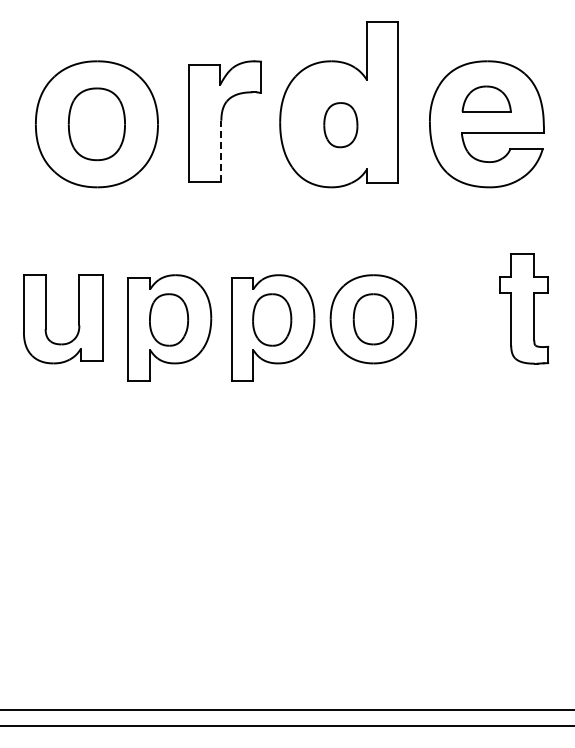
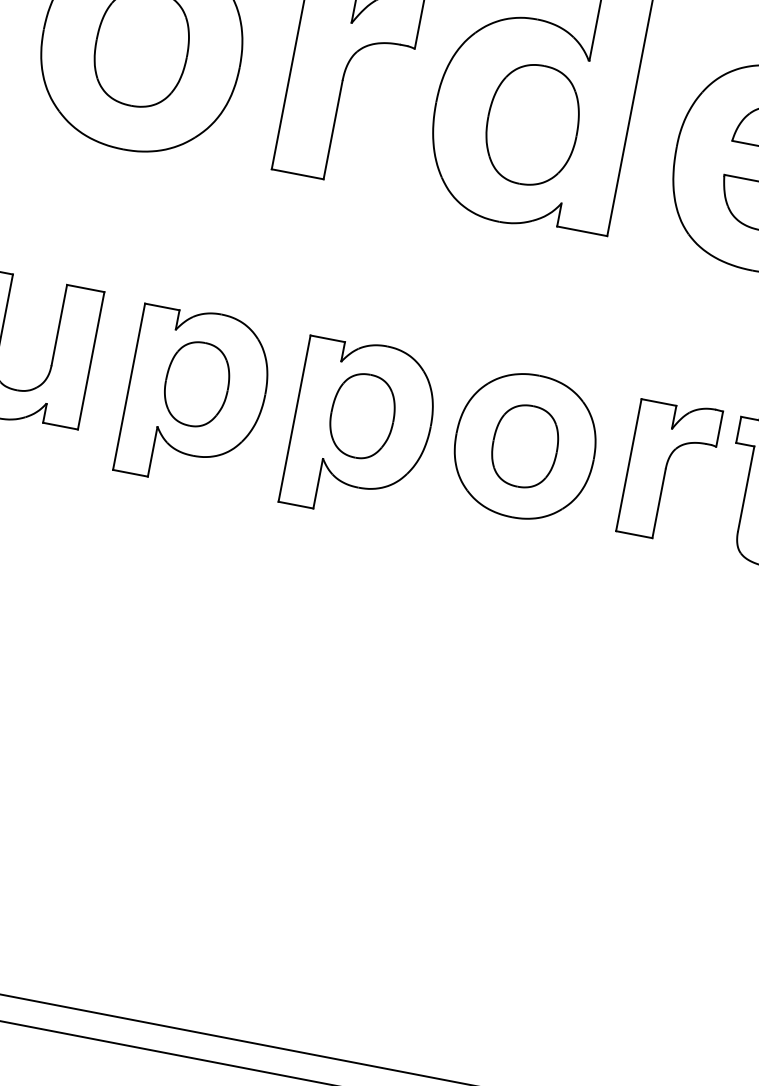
part: (340, 124) -> (532, 123), size x1.67
line: (221, 151) -> (333, 130), dashed -> solid
part: (463, 317) -> (670, 471), added

